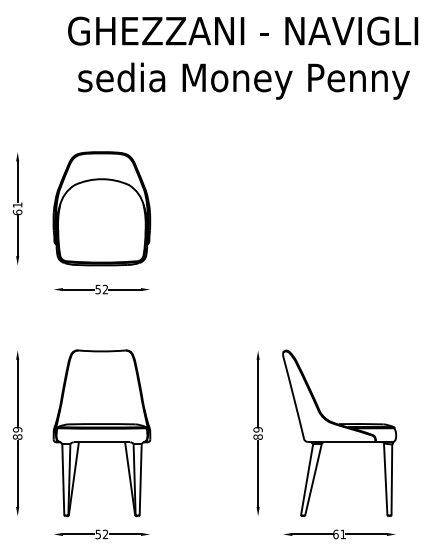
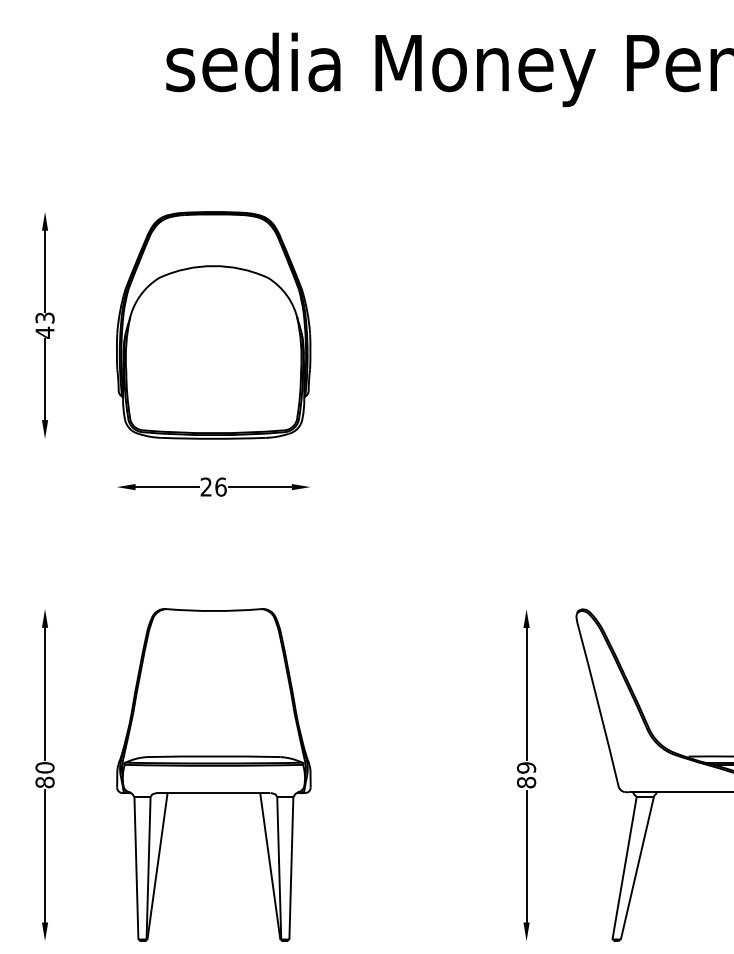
text: (17, 208) -> (44, 324), 61 -> 43
text: (101, 289) -> (212, 486), 52 -> 26
text: (17, 429) -> (44, 767), 89 -> 80

